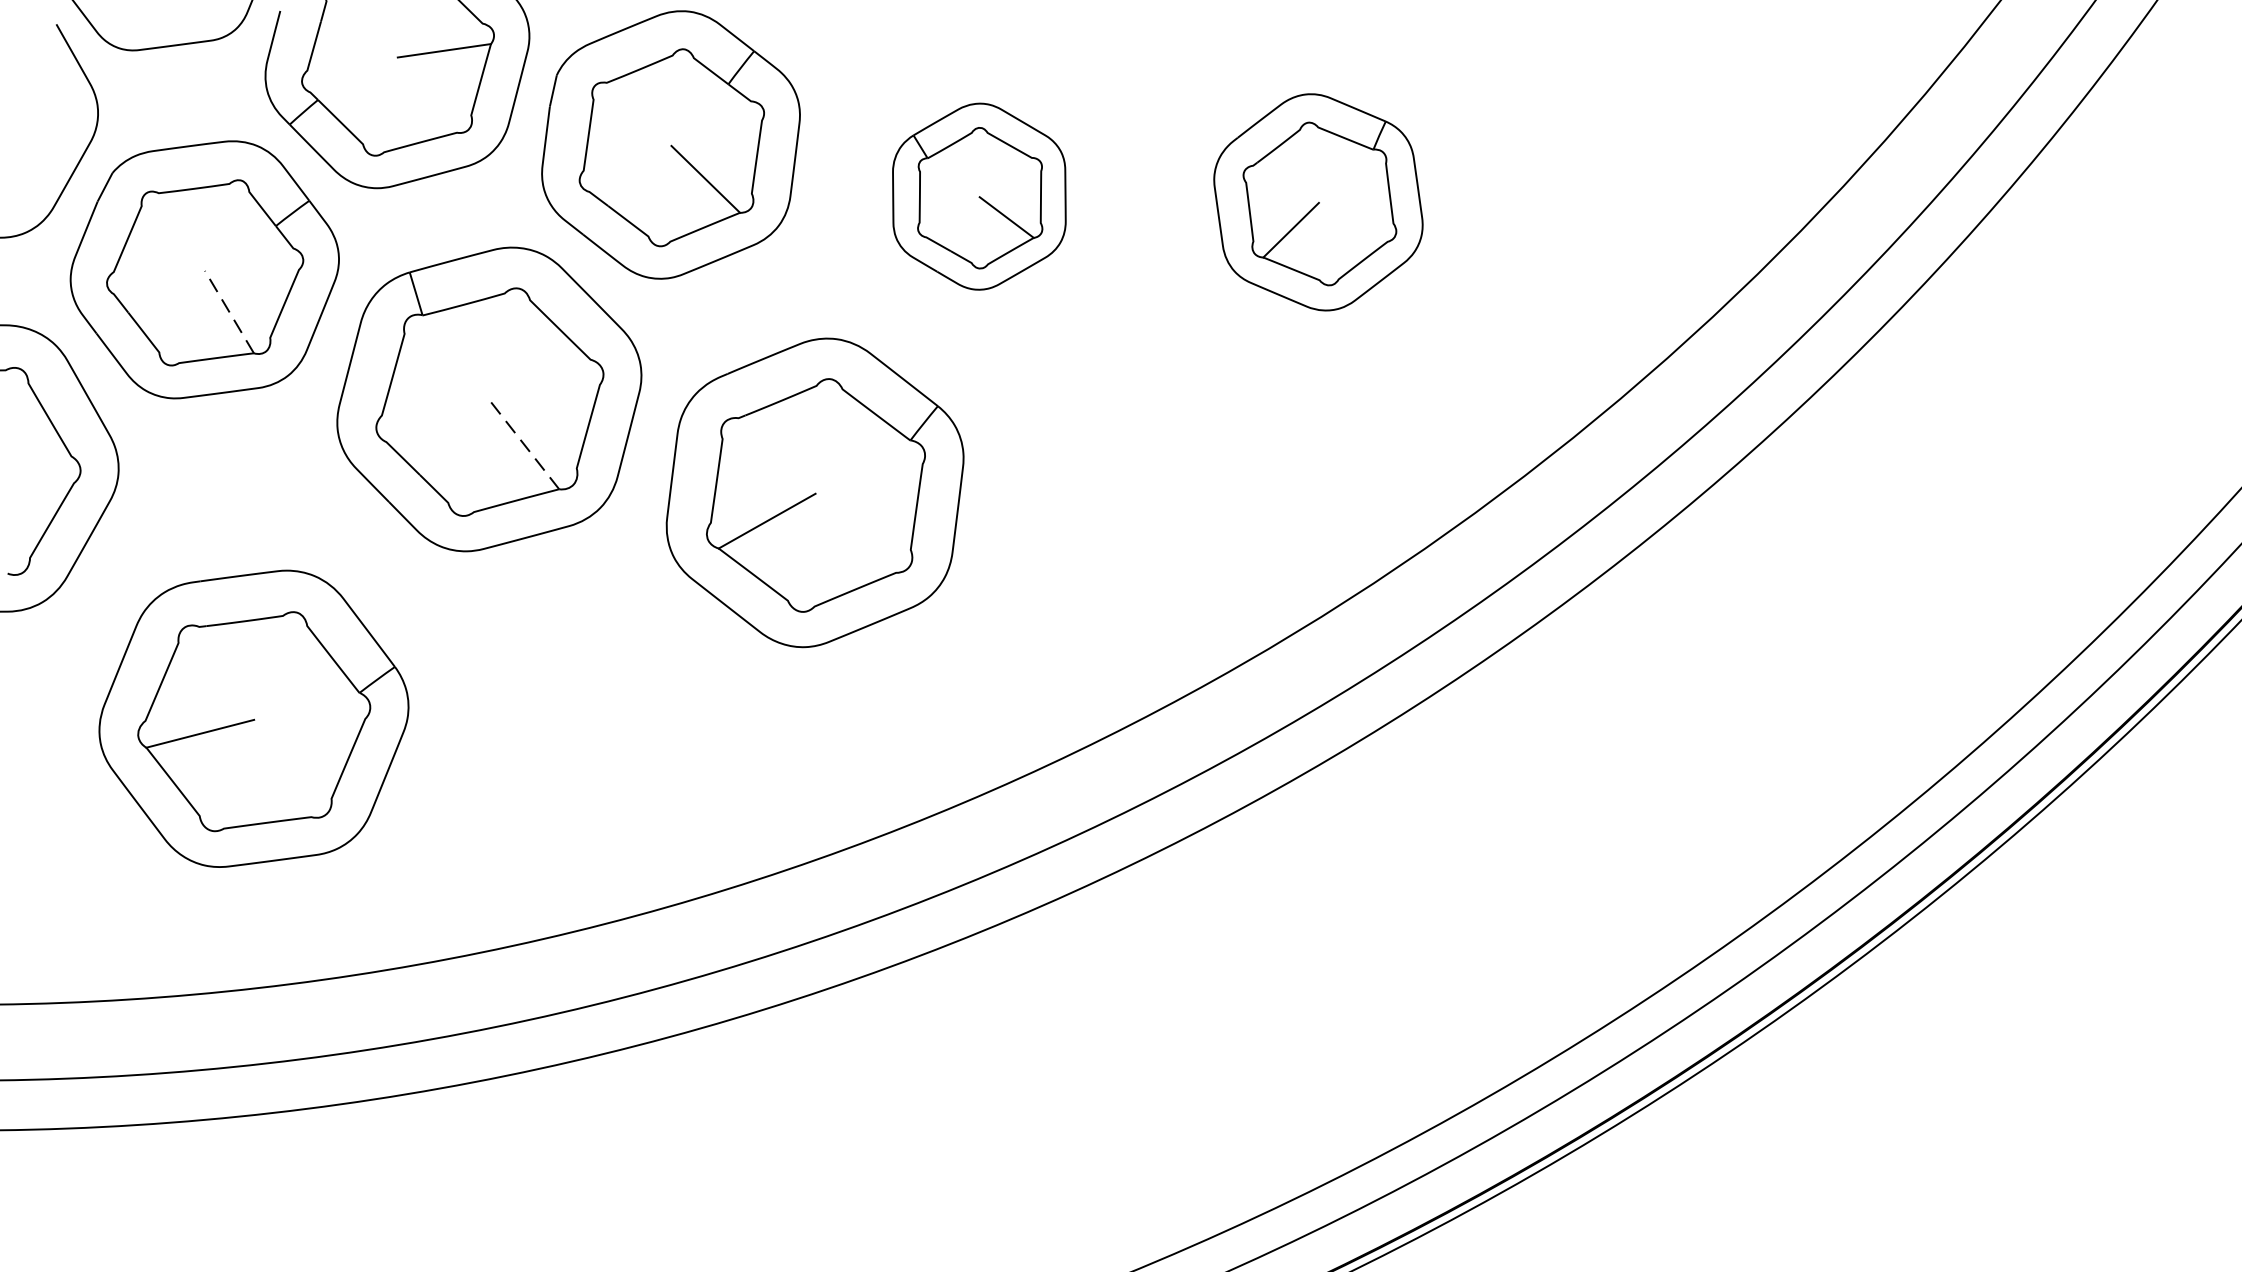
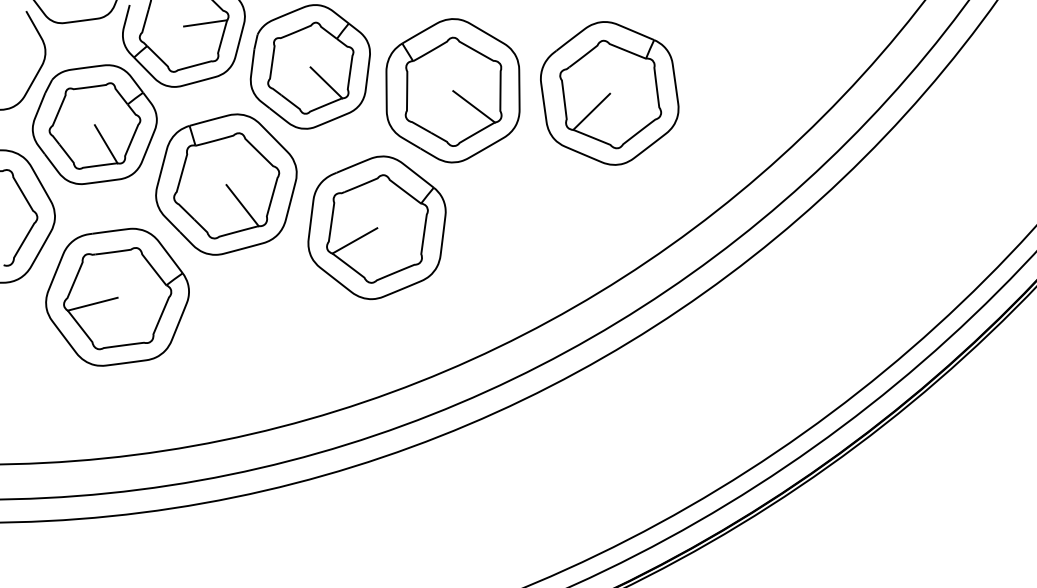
part: (978, 195) -> (452, 90), size x1.67
part: (1317, 202) -> (609, 93), size x1.43
line: (227, 310) -> (105, 143), dashed -> solid
line: (524, 444) -> (242, 205), dashed -> solid
part: (253, 717) -> (117, 296), moved

